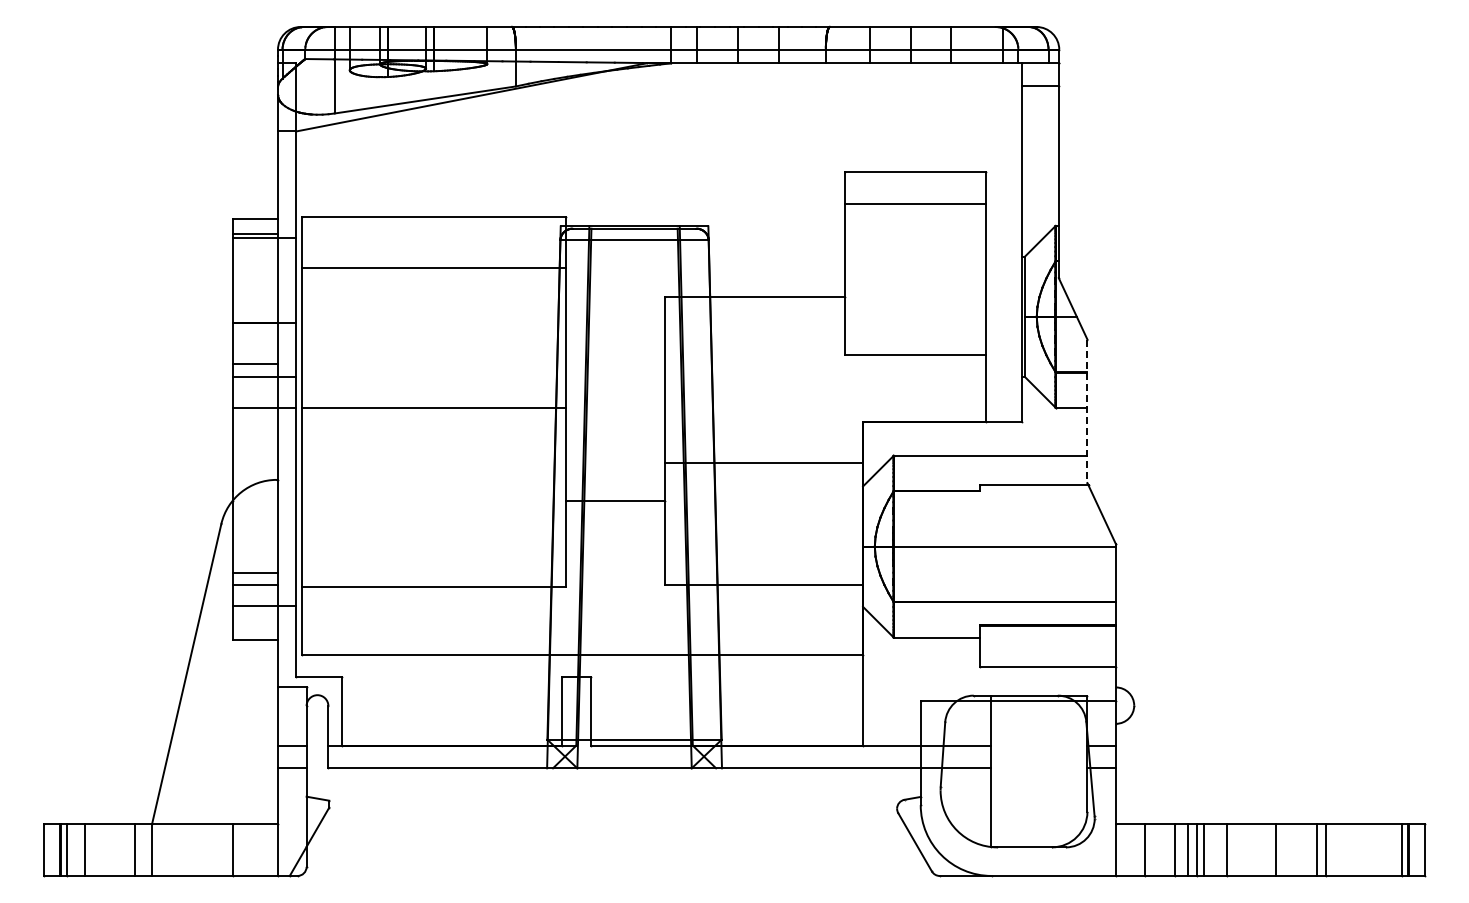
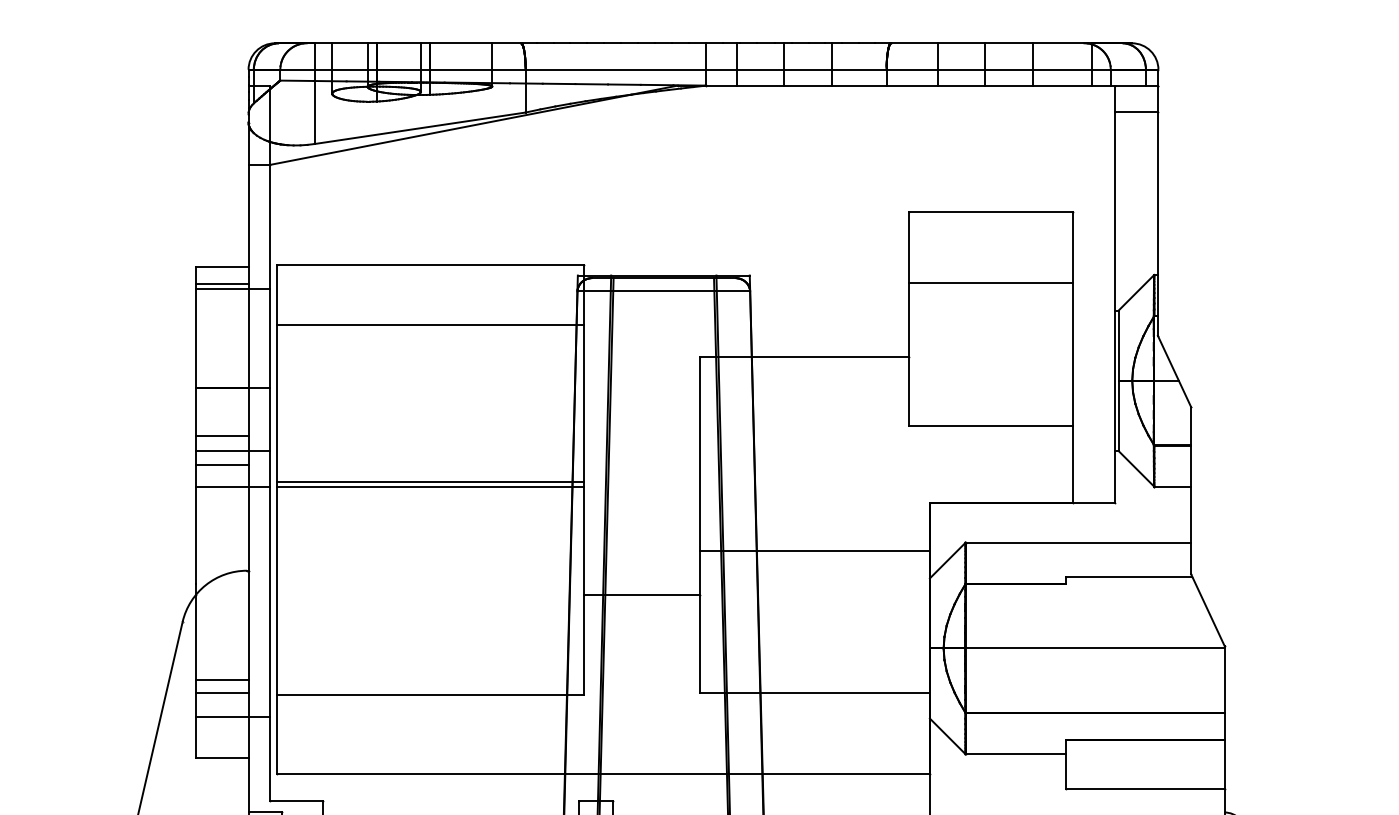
line: (915, 203) -> (990, 282), moved
line: (254, 388) -> (221, 464), added
line: (434, 403) -> (430, 481), added
line: (1087, 411) -> (1191, 491), dashed -> solid

